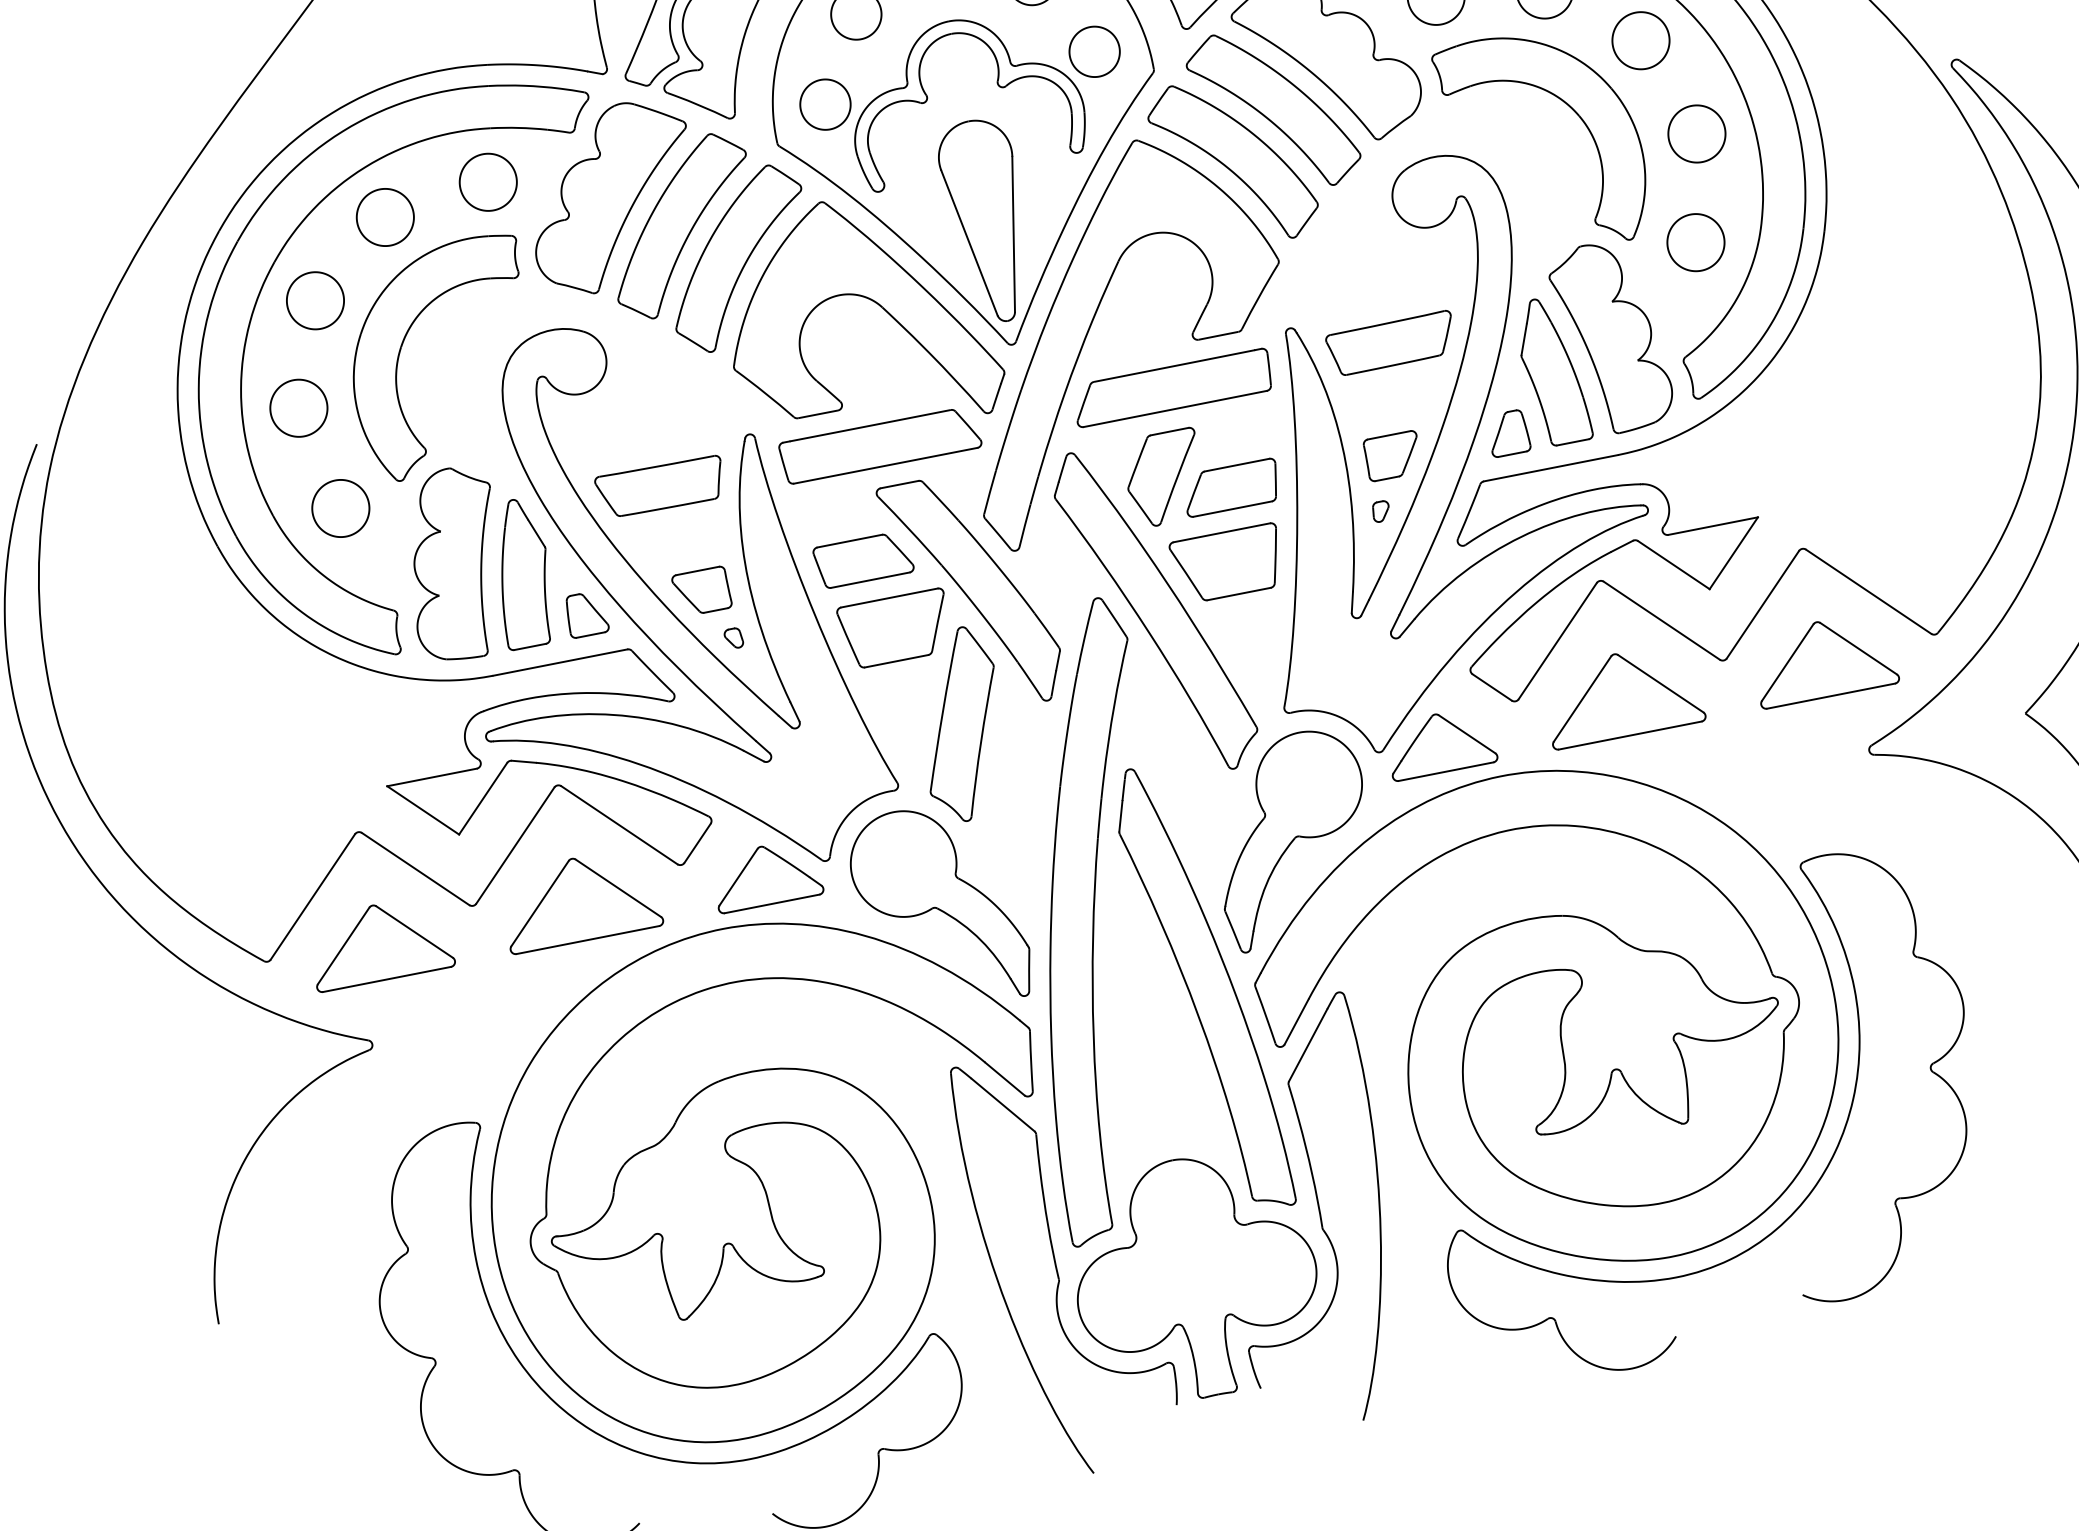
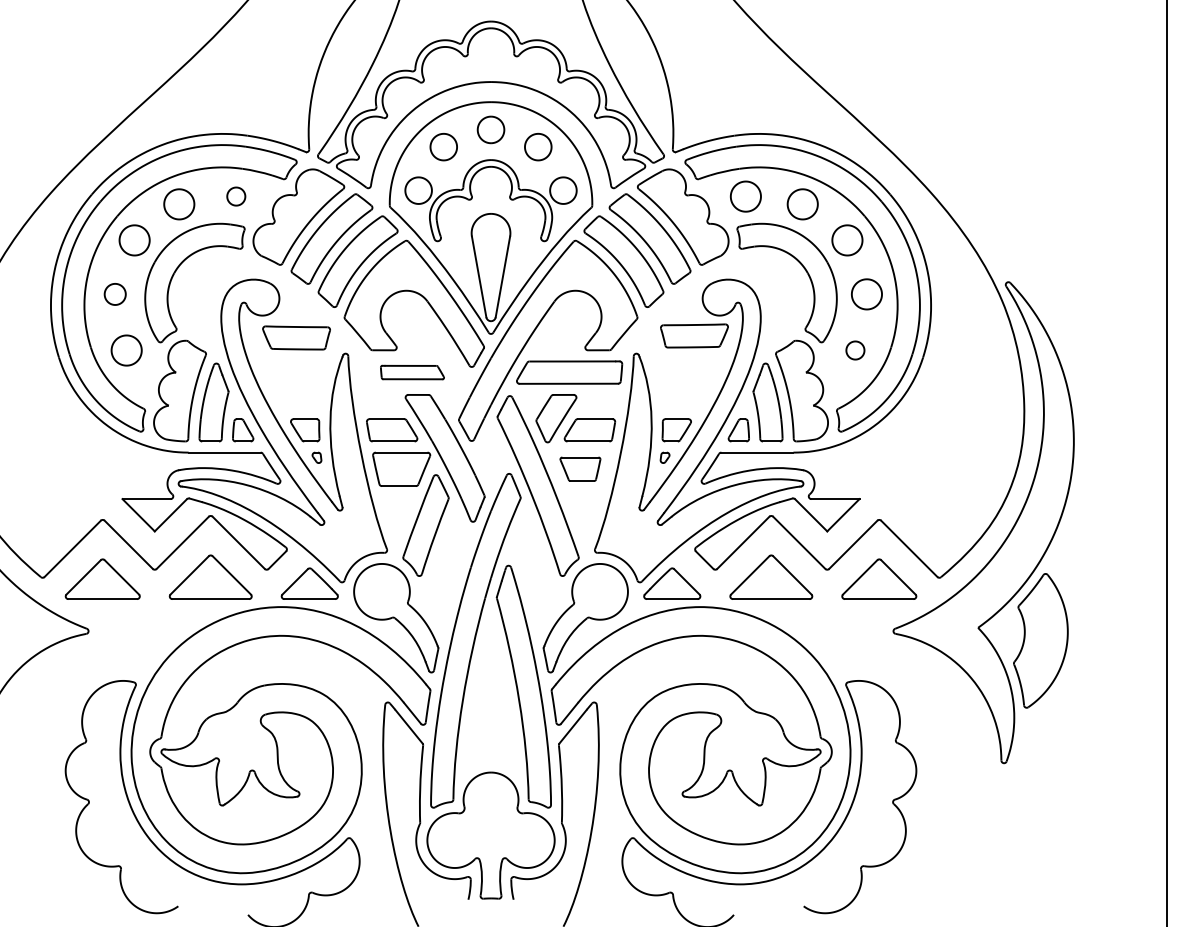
part: (488, 181) -> (236, 196), size x0.6
part: (1696, 242) -> (855, 350), size x0.6
part: (1391, 342) -> (694, 335), moved
part: (299, 408) -> (115, 294), size x0.7
part: (880, 445) -> (412, 372), size x0.6
part: (660, 486) -> (296, 337), moved
part: (1227, 562) -> (580, 468), size x0.7

